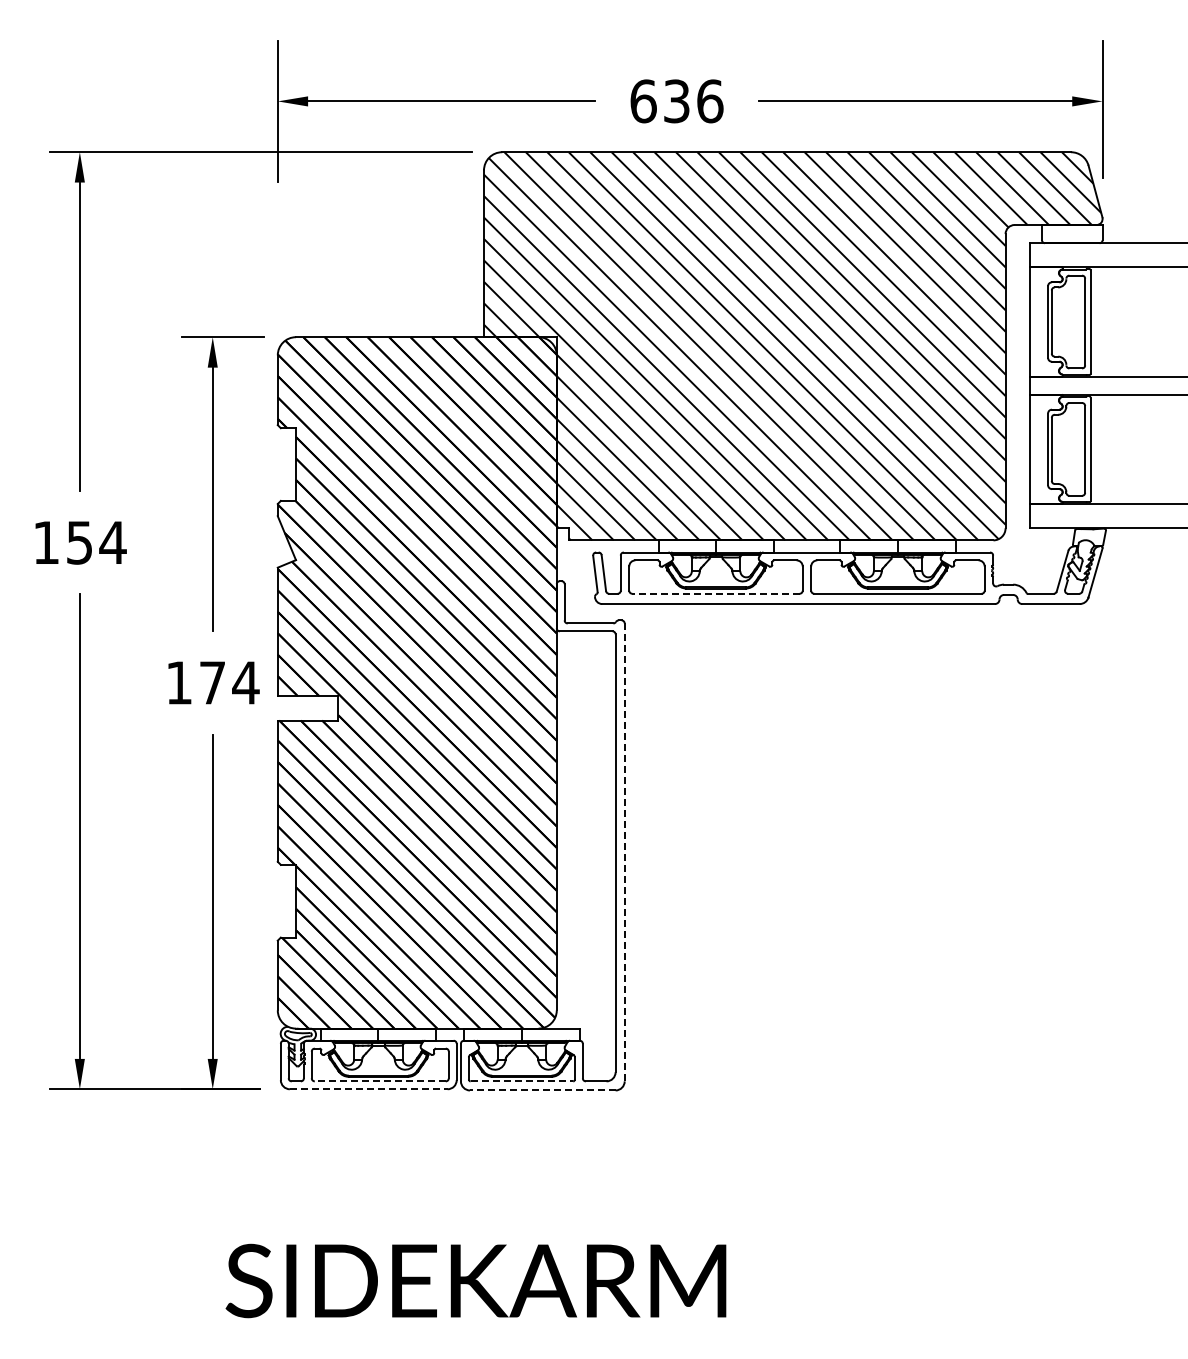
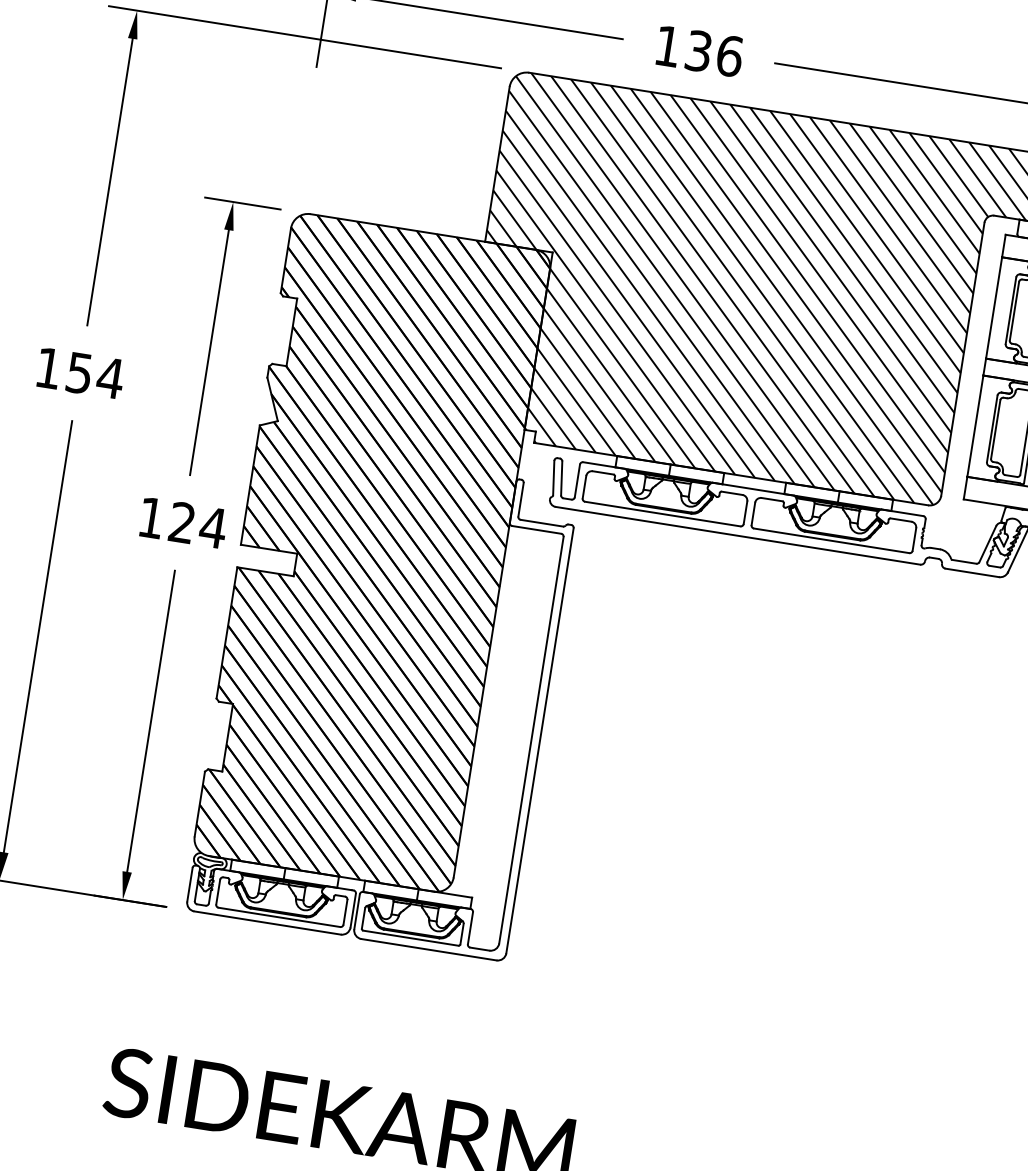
text: (643, 101) -> (667, 46), 636 -> 136
line: (715, 593) -> (662, 513), dashed -> solid
text: (212, 682) -> (182, 522), 174 -> 124
line: (624, 852) -> (539, 740), dashed -> solid
line: (380, 1081) -> (279, 917), dashed -> solid
line: (522, 1081) -> (411, 938), dashed -> solid
line: (368, 1089) -> (267, 923), dashed -> solid
line: (542, 1090) -> (428, 949), dashed -> solid

